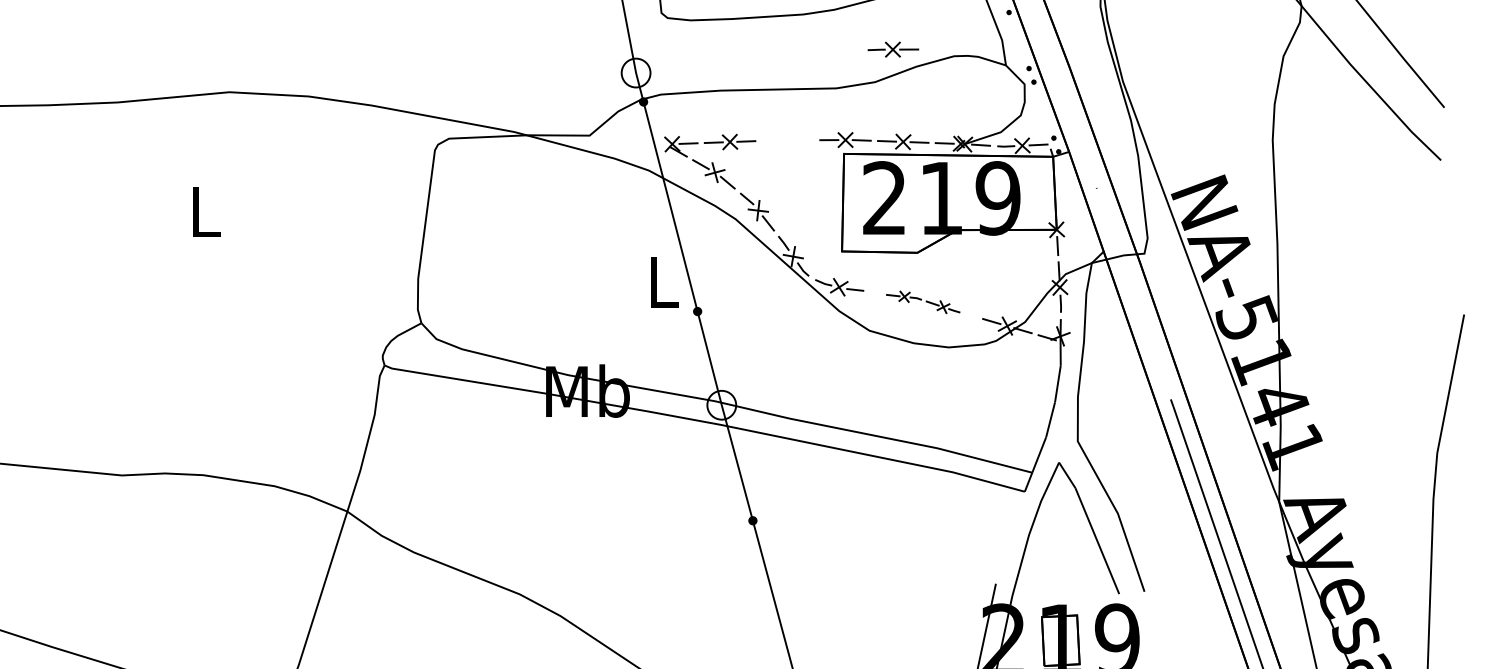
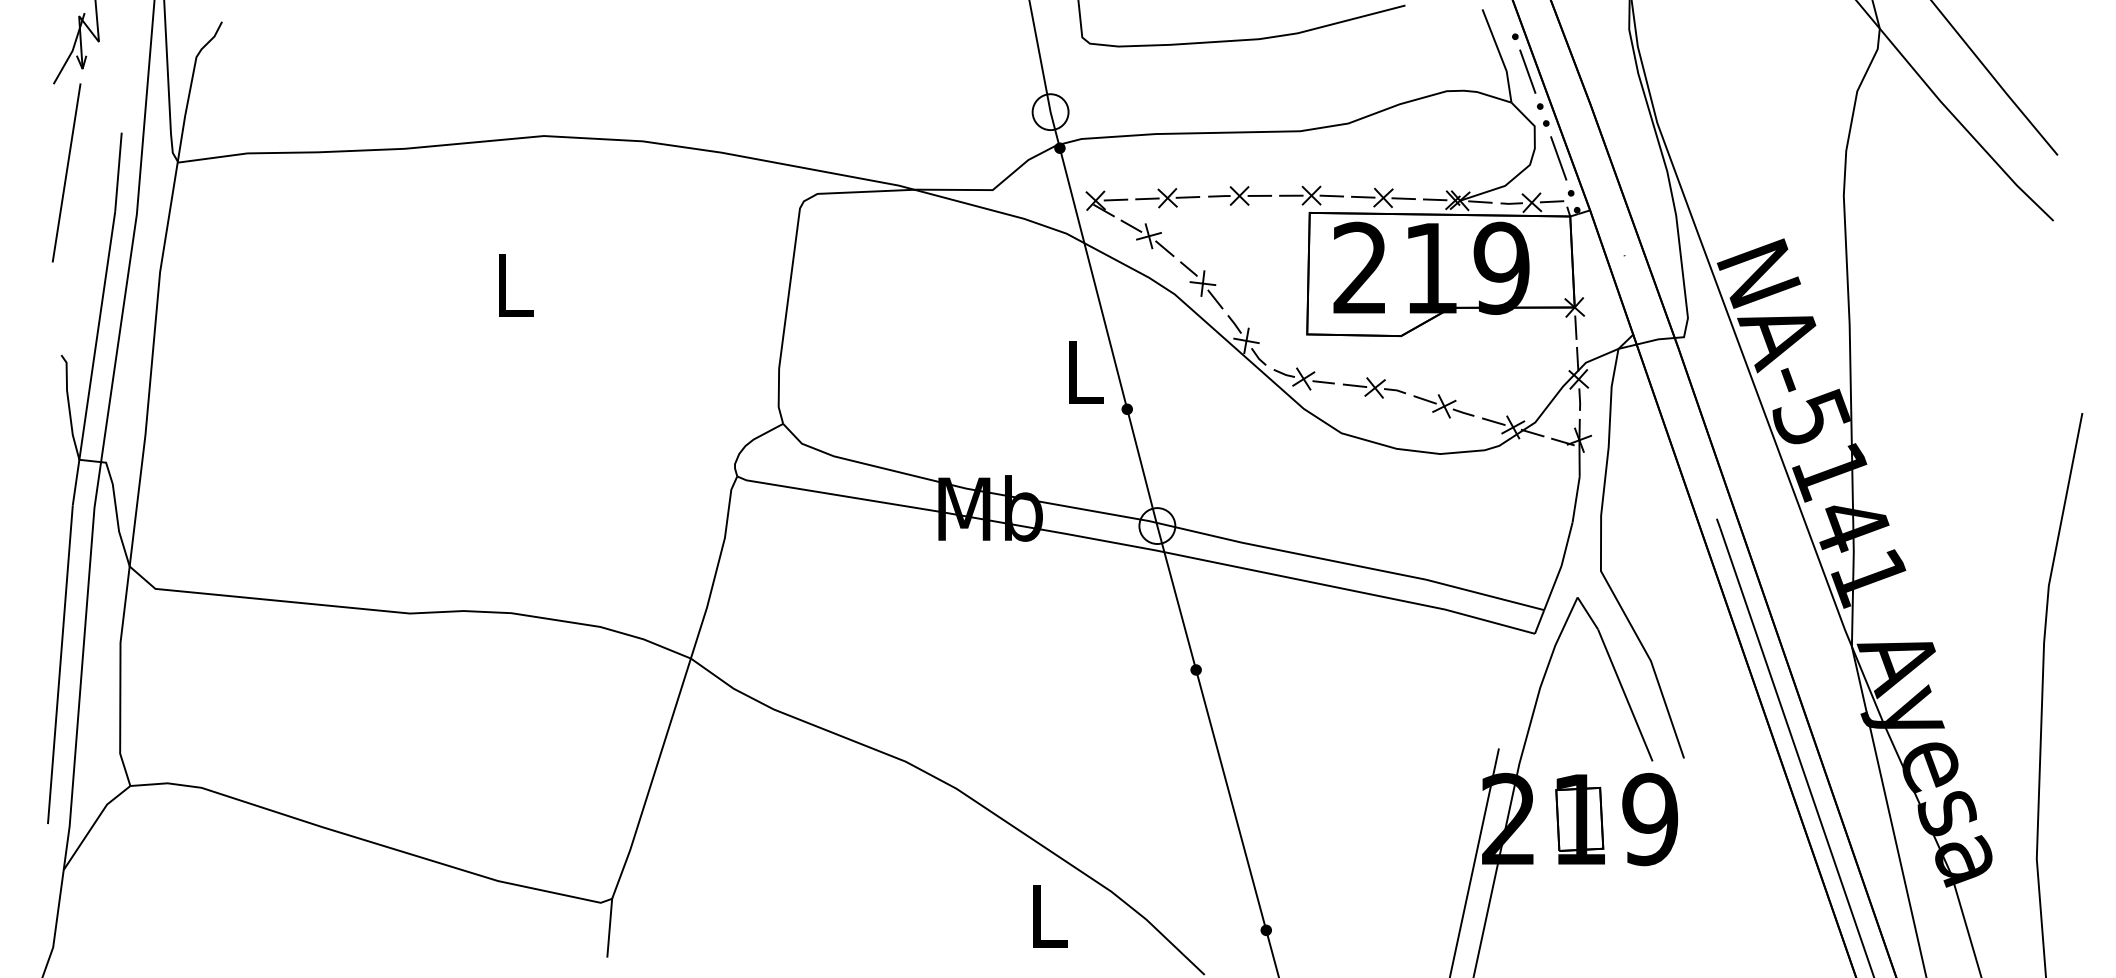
line: (1018, 40) -> (1527, 71), added
part: (892, 49) -> (1239, 195), moved
line: (1043, 110) -> (1558, 158), added
part: (923, 302) -> (1408, 397), size x1.43

